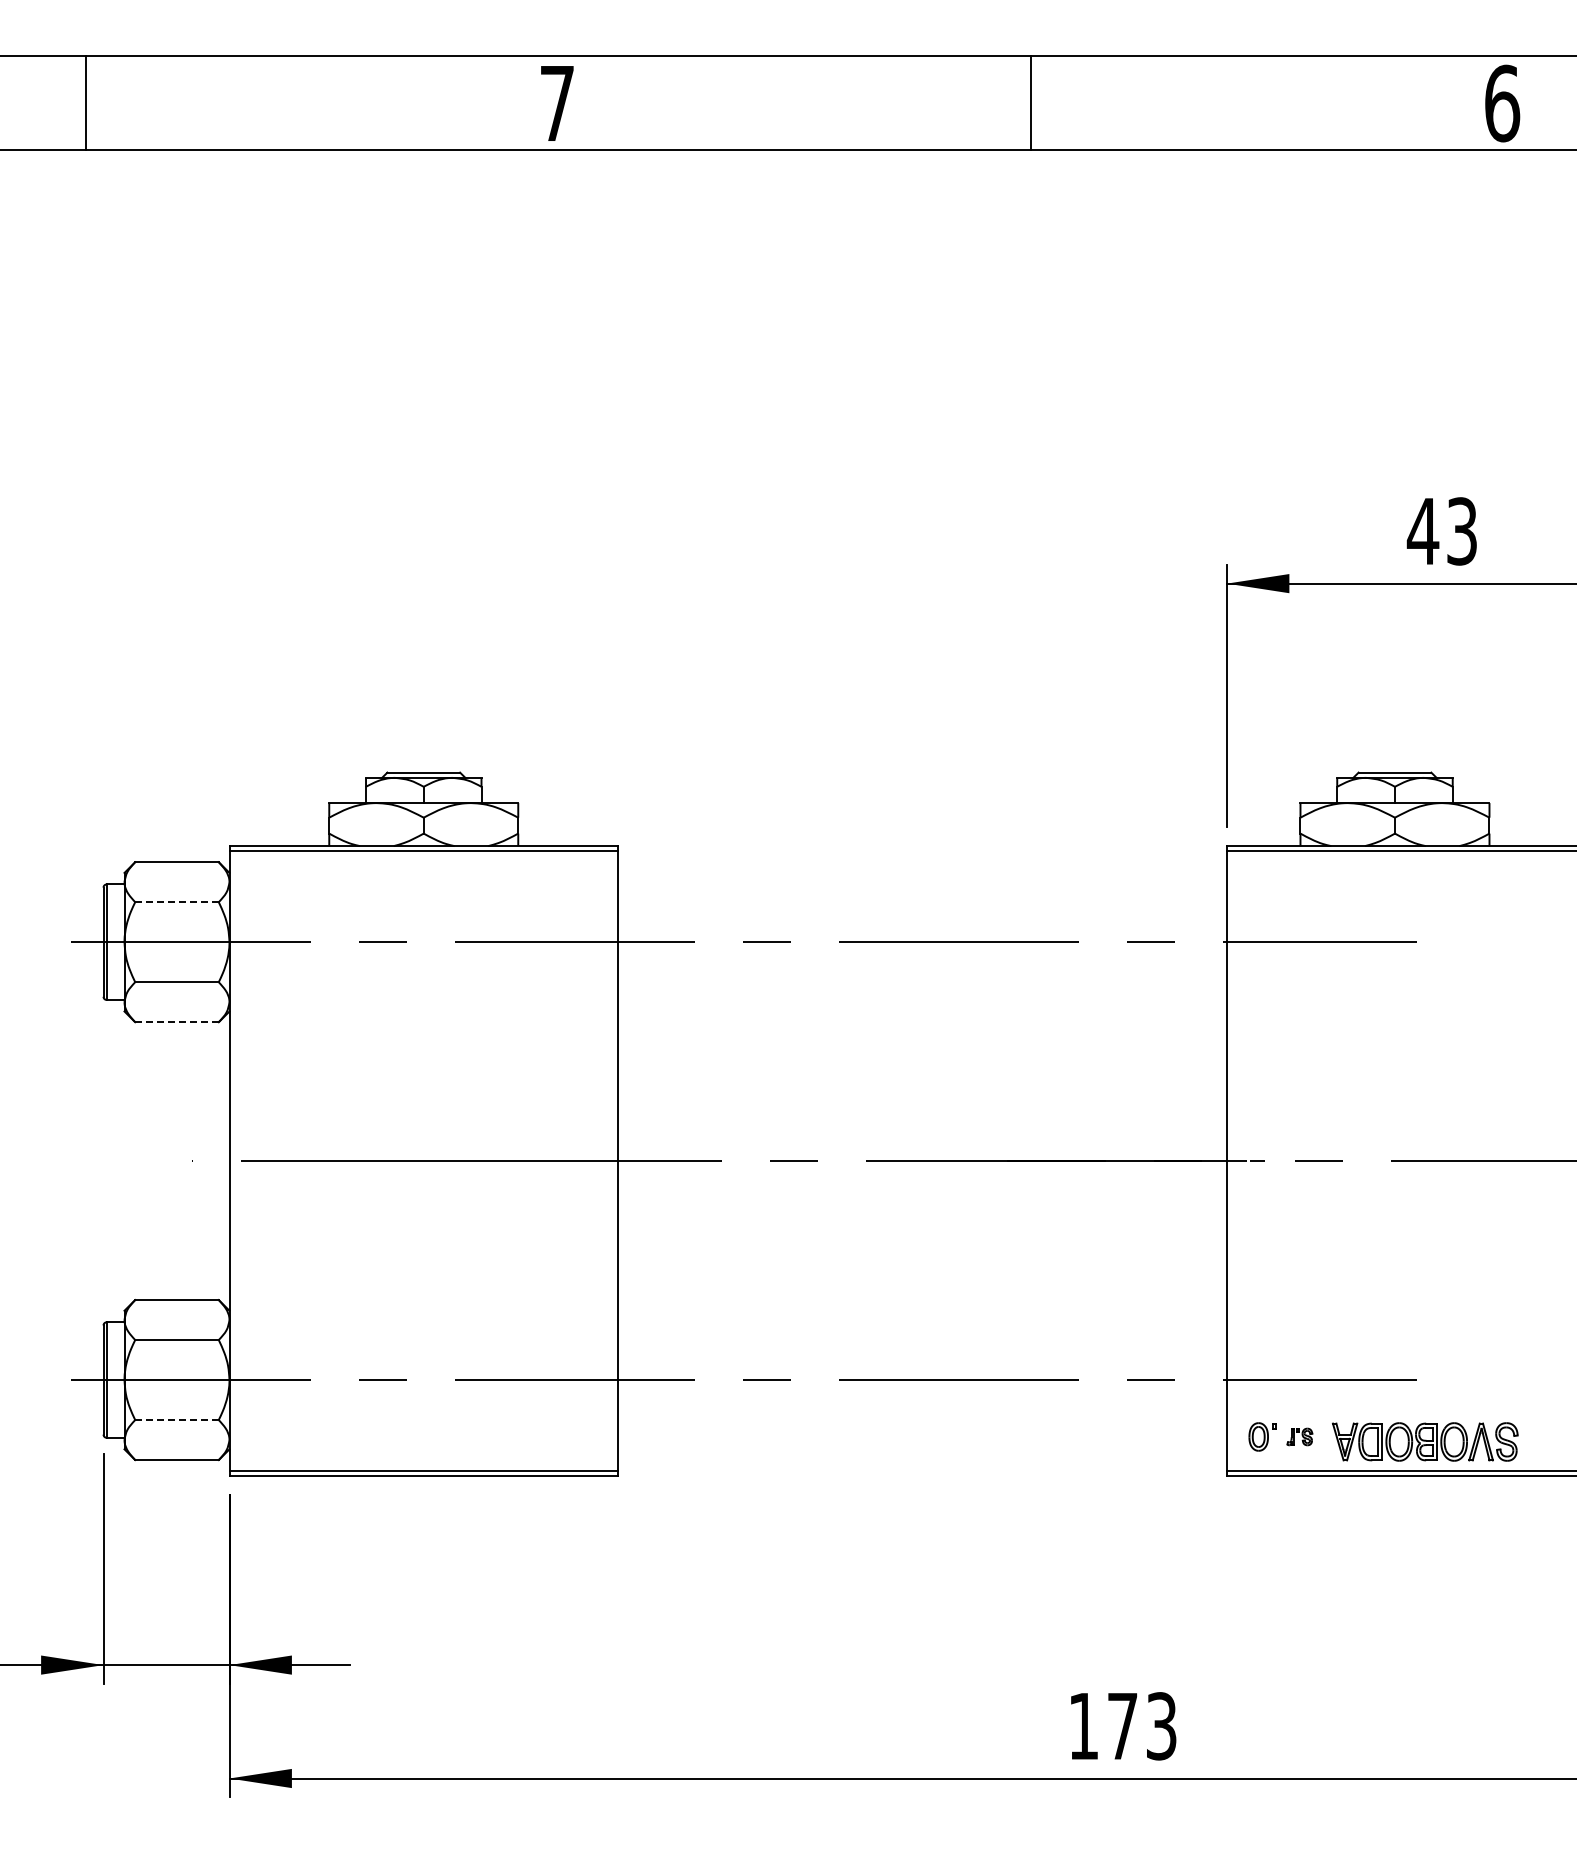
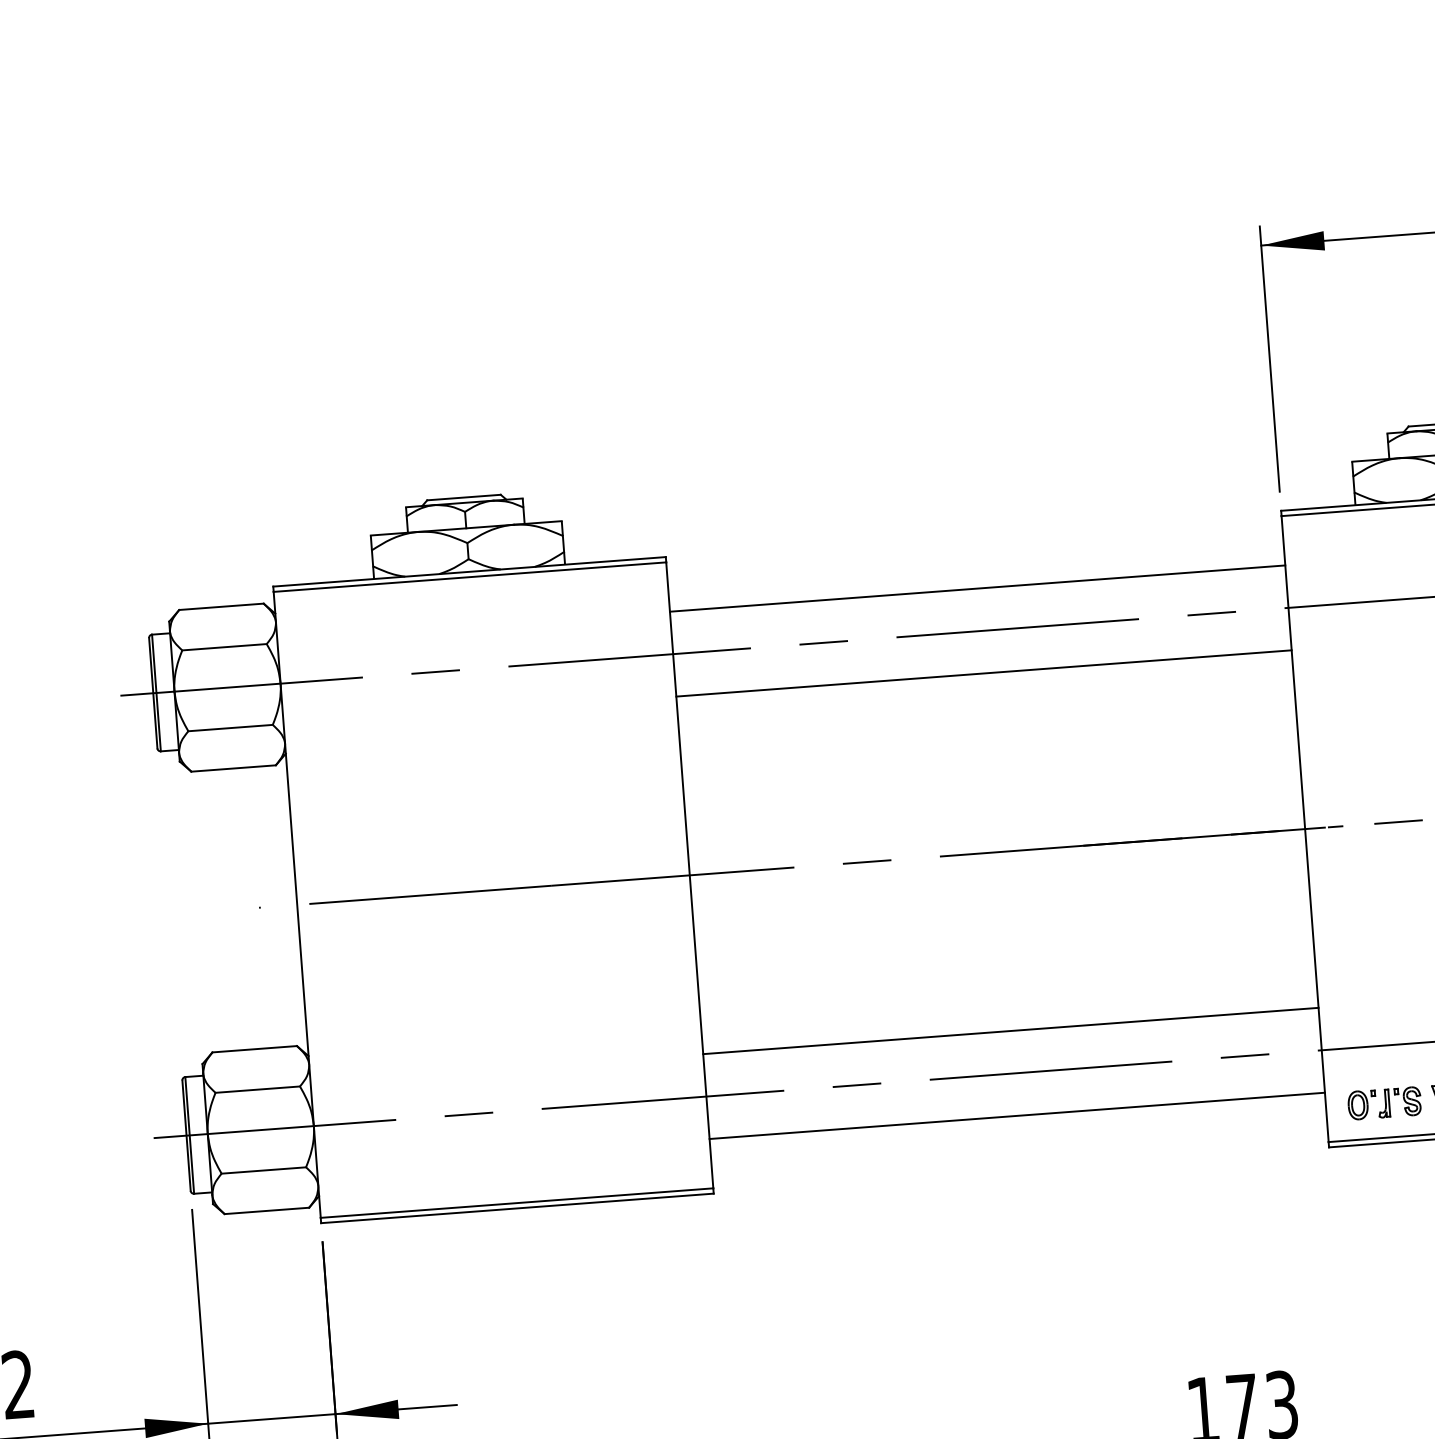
line: (922, 900) -> (977, 588), added
line: (177, 902) -> (225, 647), dashed -> solid
line: (922, 984) -> (984, 673), added
line: (177, 1022) -> (234, 768), dashed -> solid
line: (922, 1338) -> (1010, 1031), added
line: (177, 1420) -> (264, 1170), dashed -> solid
line: (922, 1422) -> (1017, 1116), added
part: (1299, 1436) -> (1399, 1101), size x1.67

